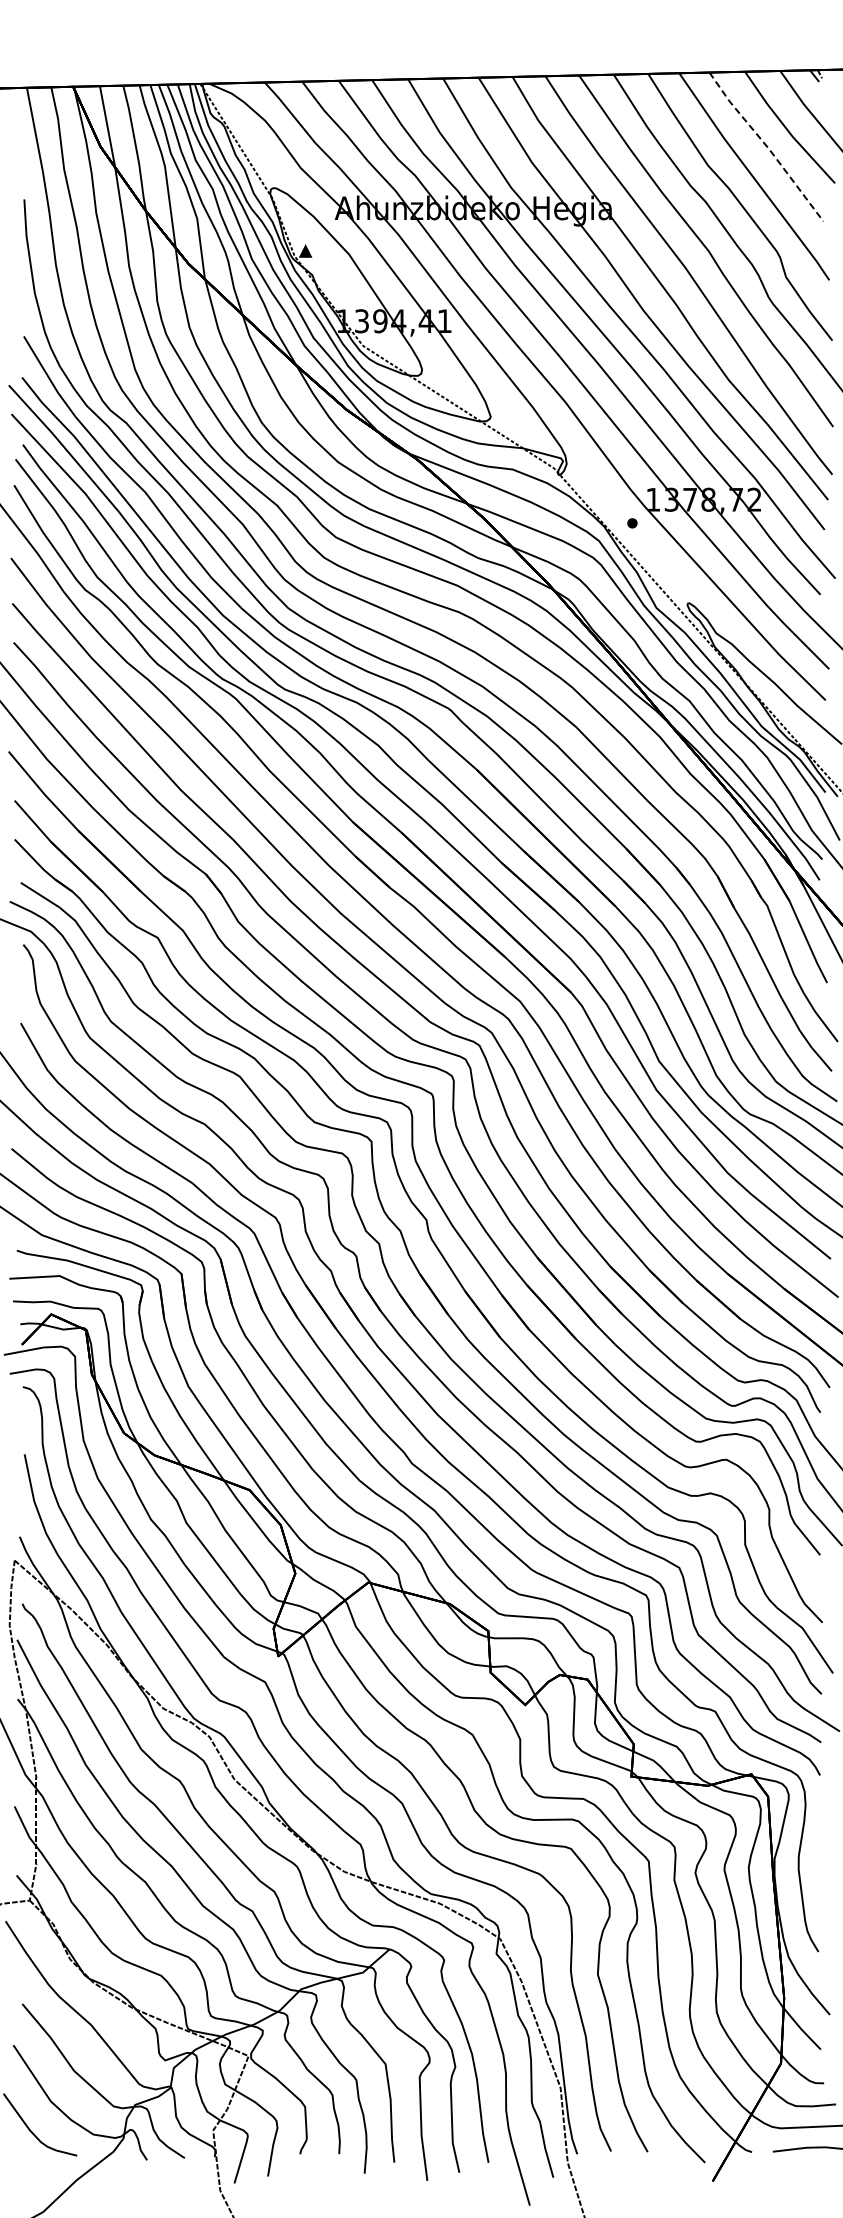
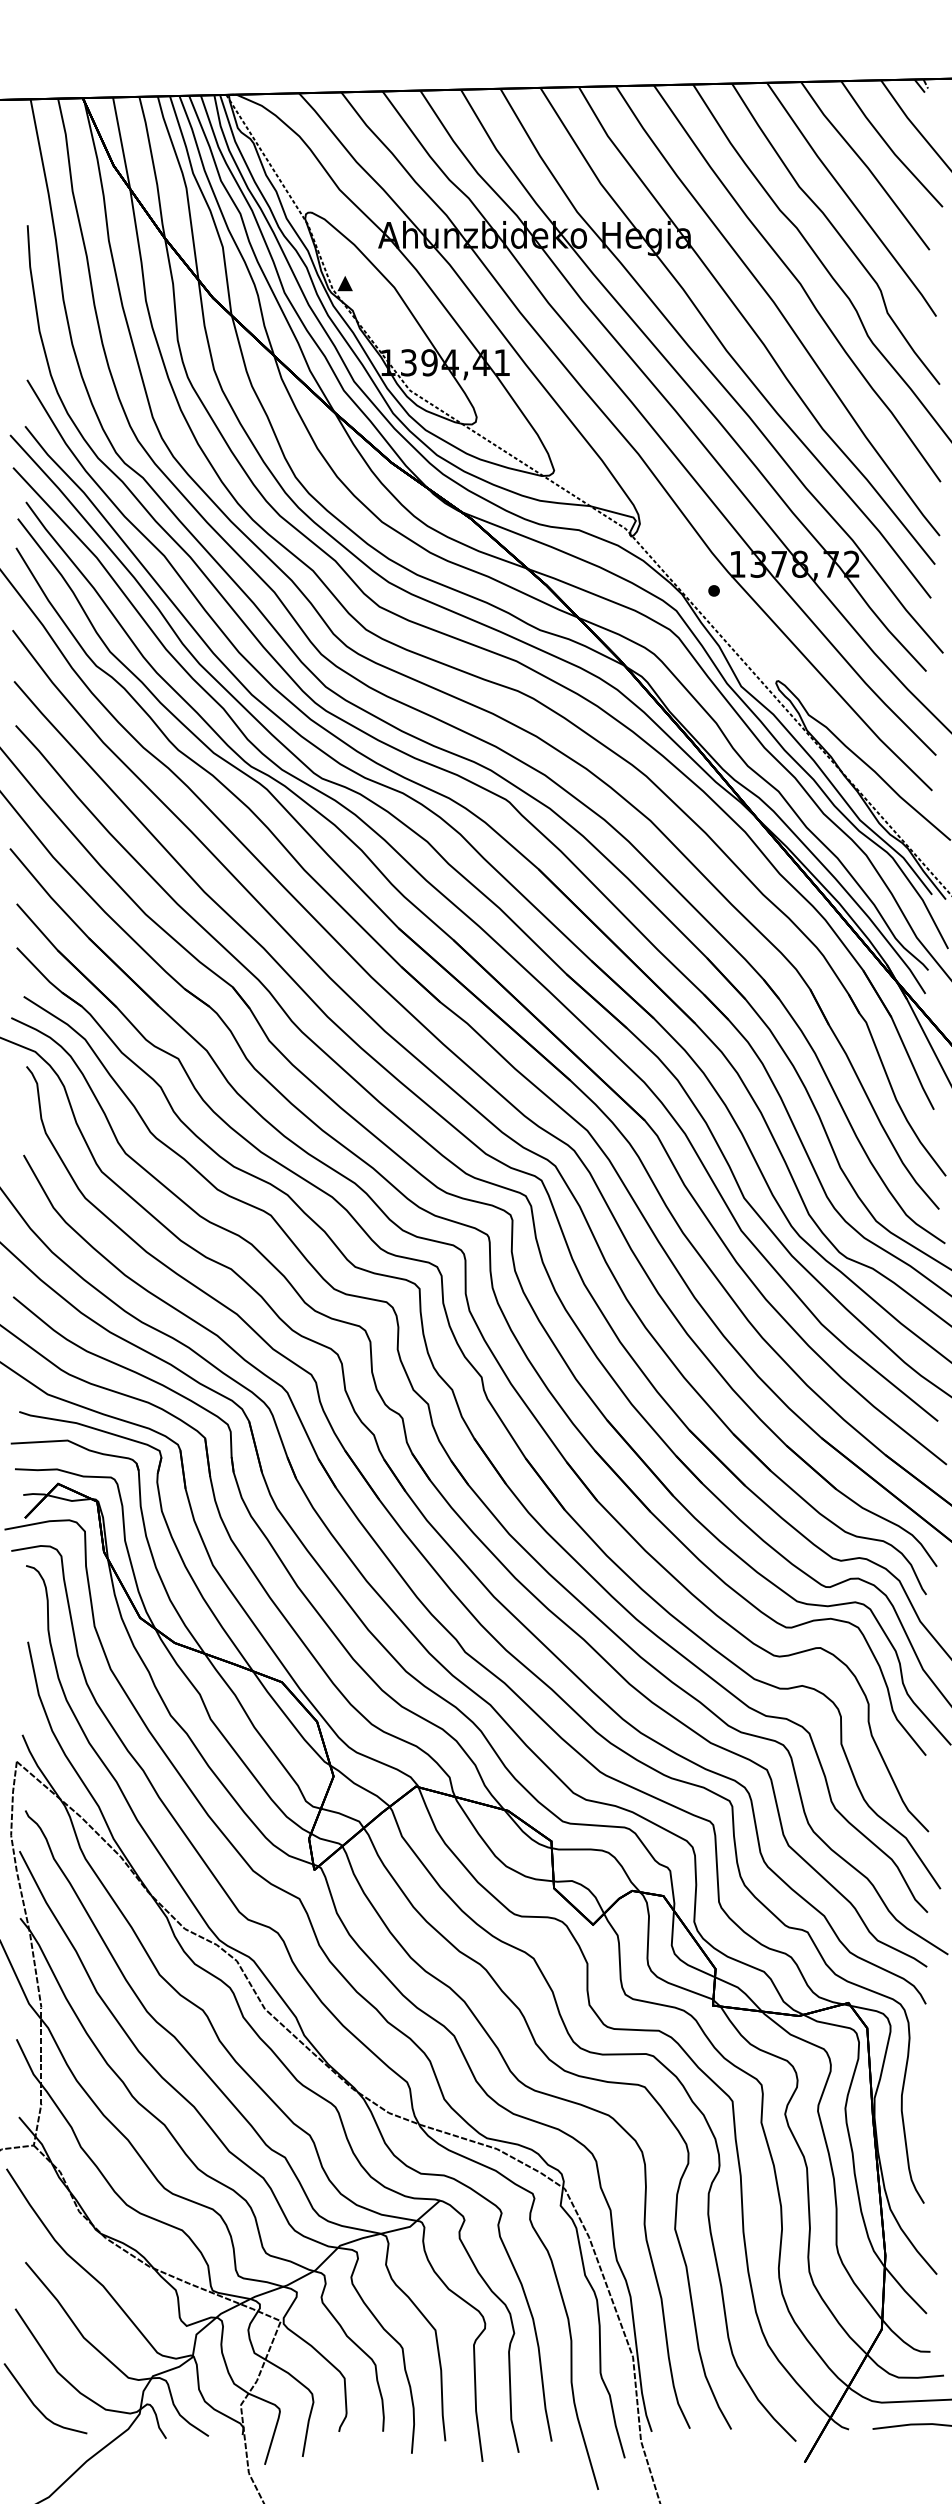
line: (766, 146) -> (865, 165), dashed -> solid

